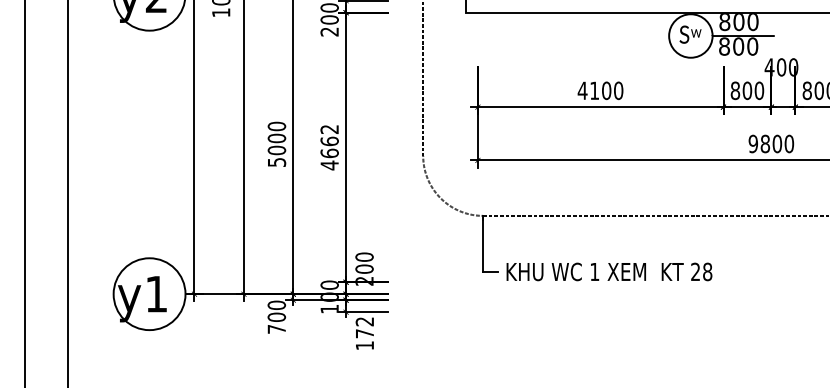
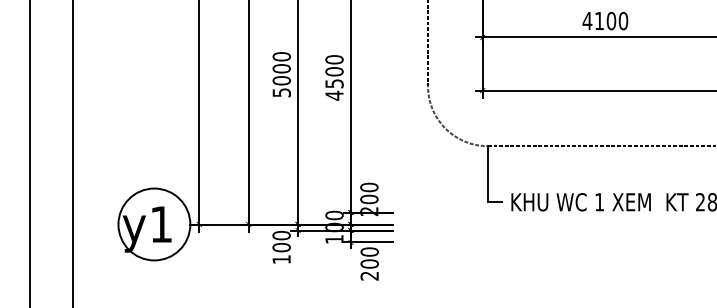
text: (329, 141) -> (334, 71), 4662 -> 4500
text: (276, 329) -> (281, 259), 700 -> 100
text: (364, 333) -> (369, 263), 172 -> 200

